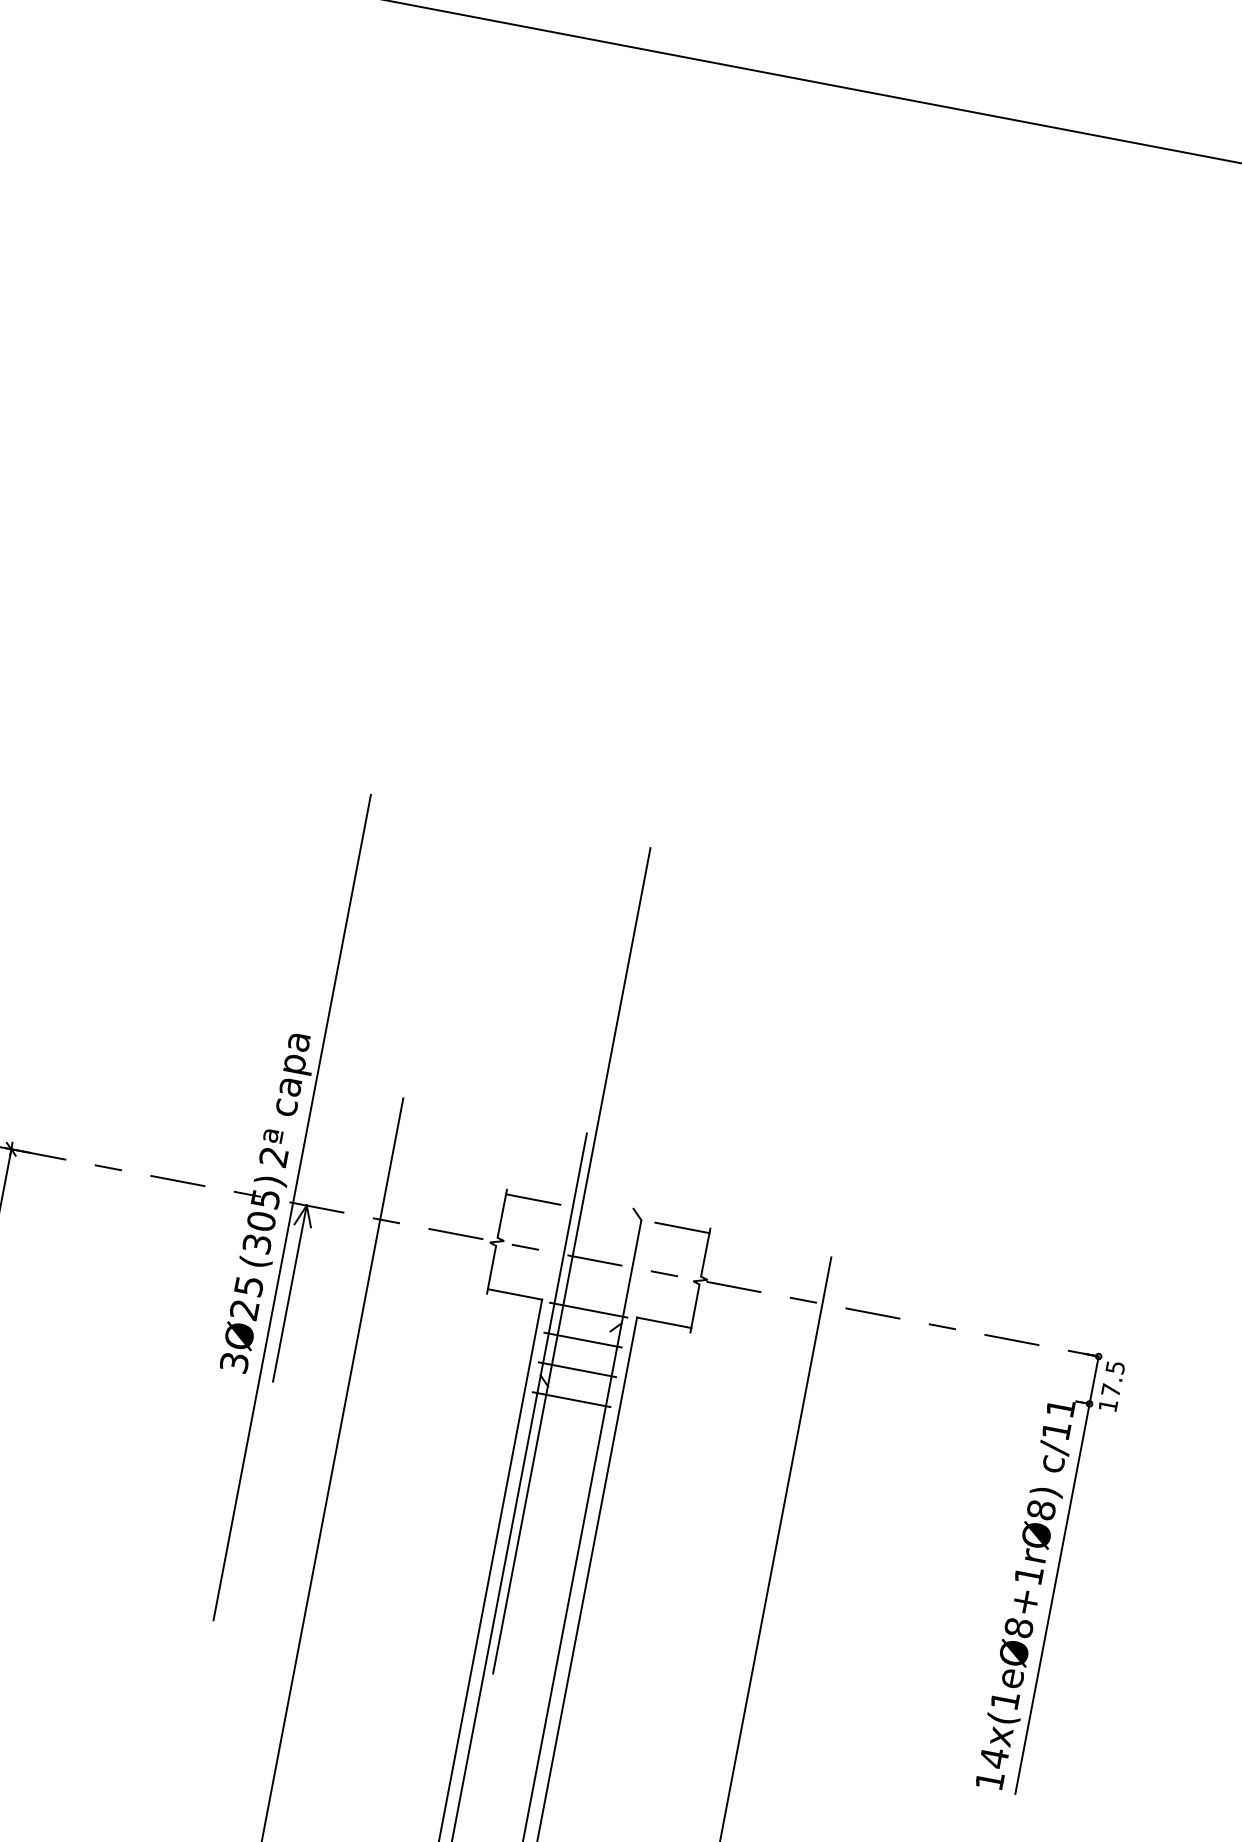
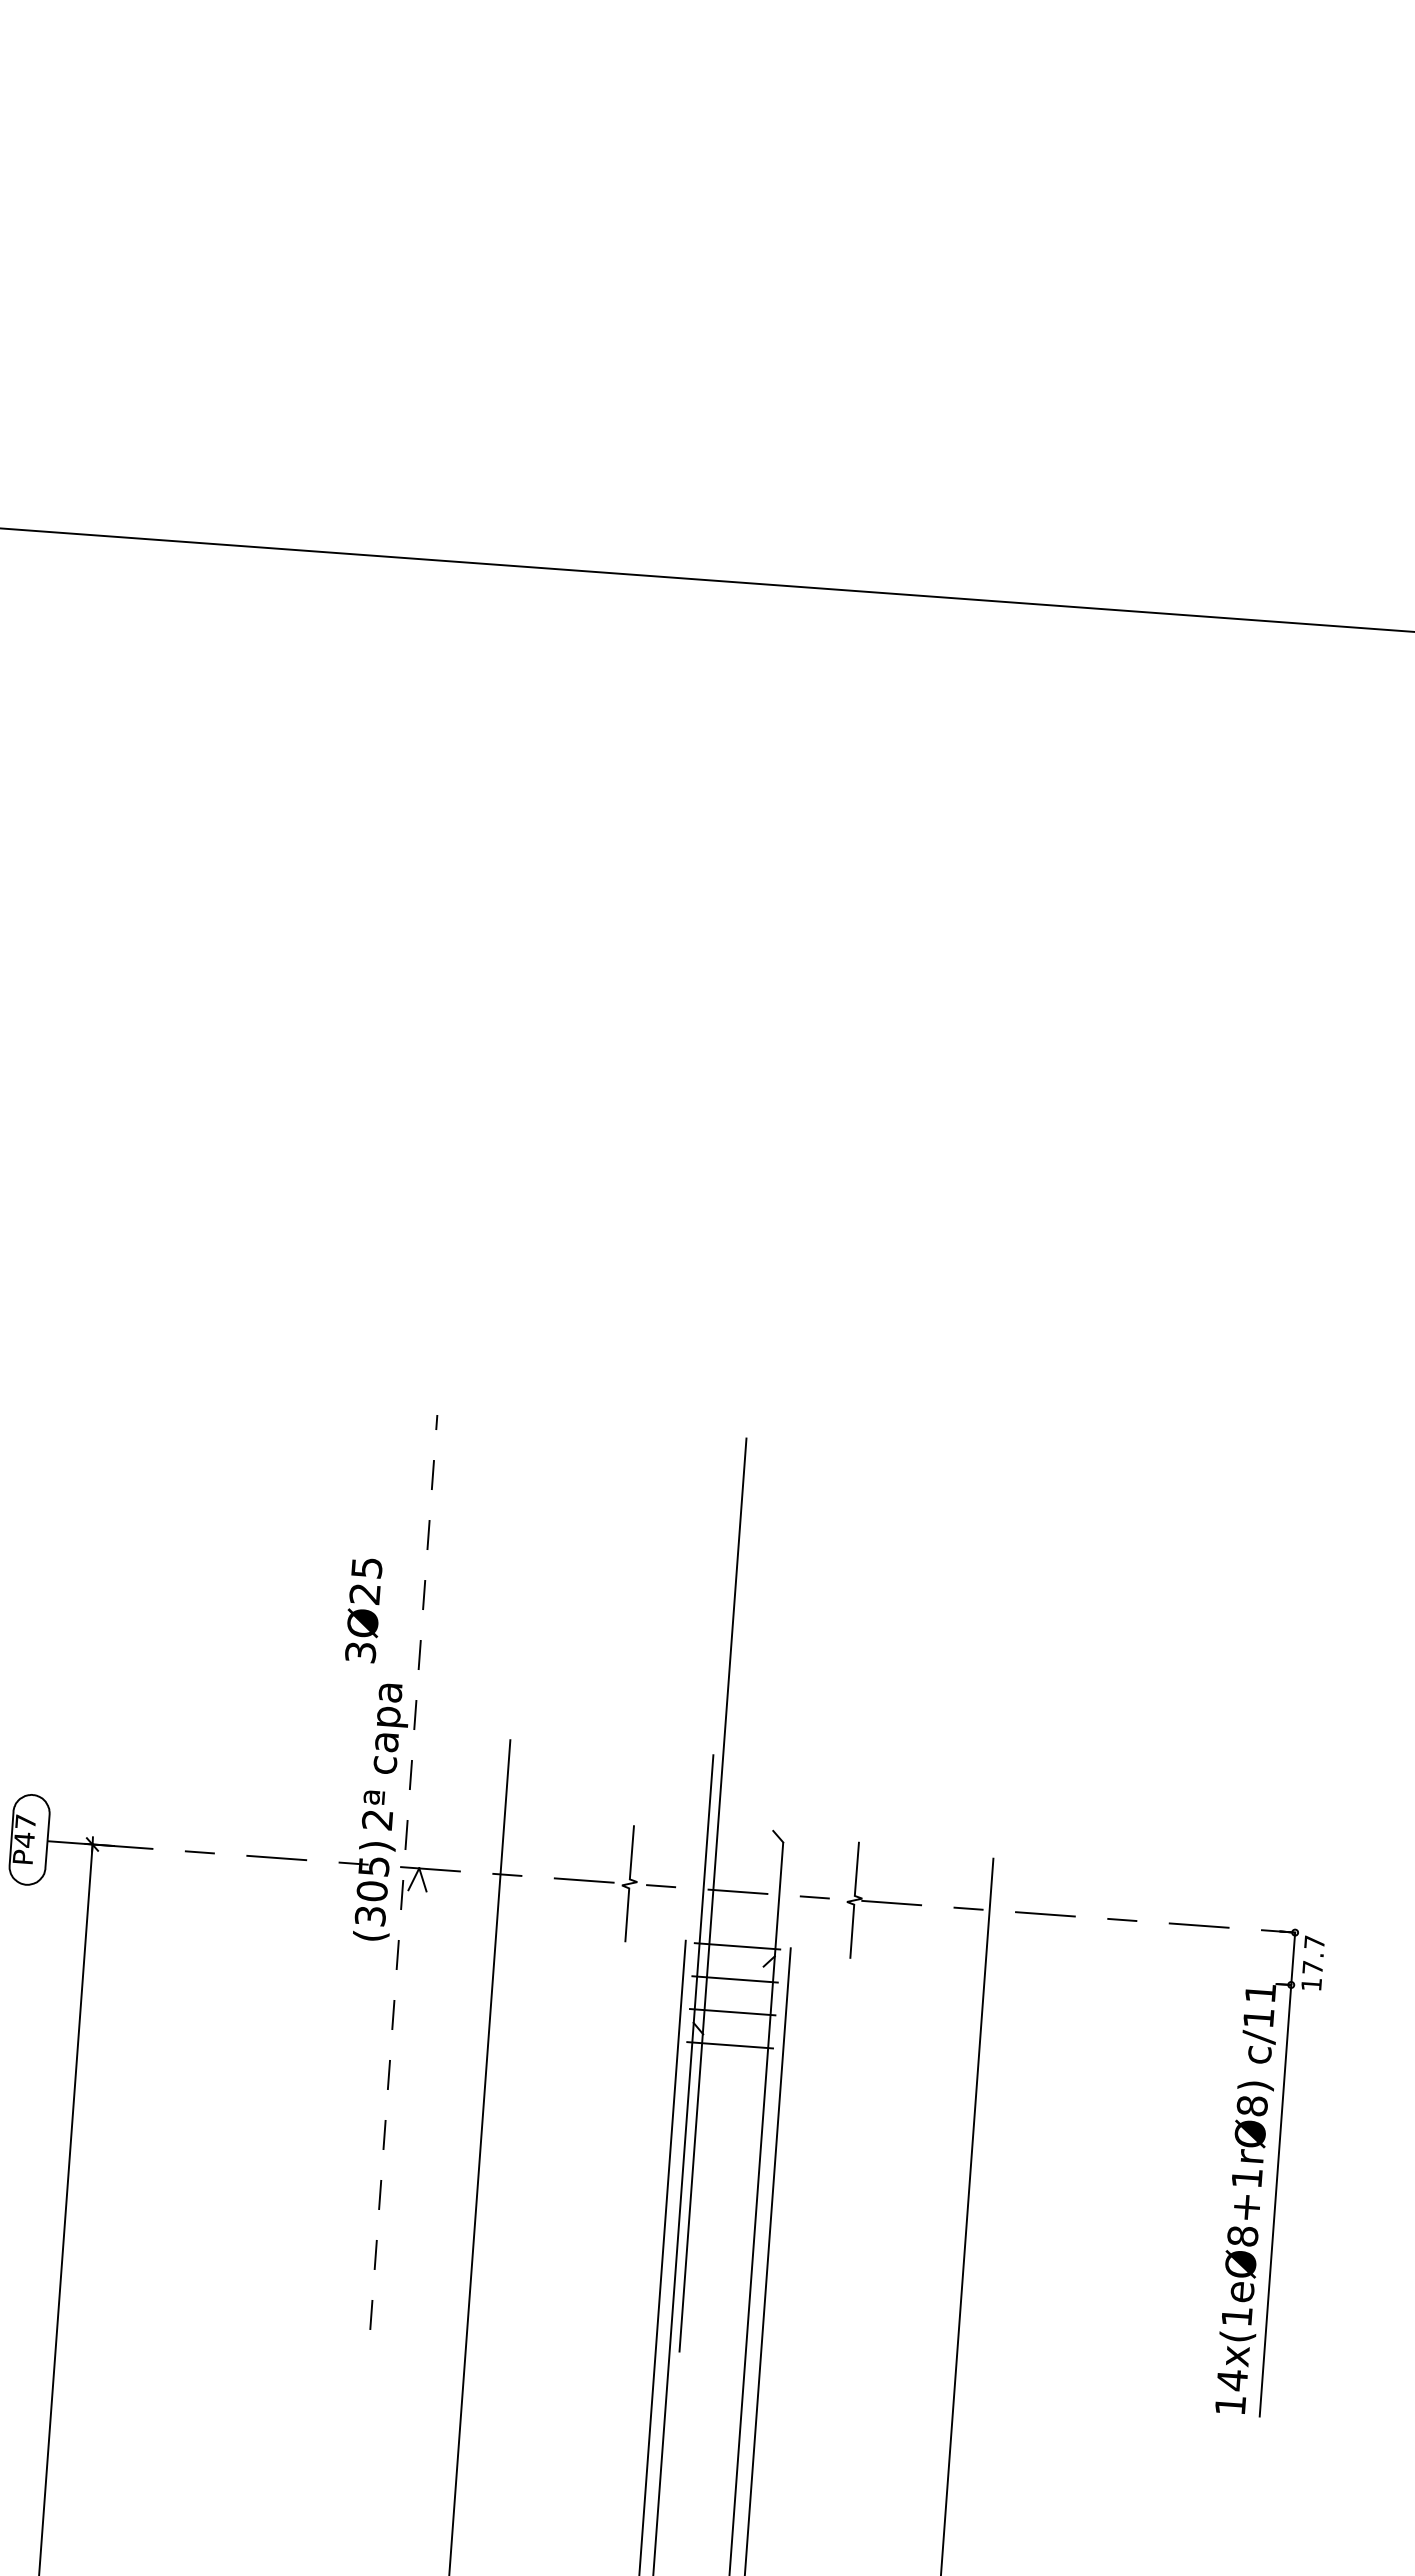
line: (533, 1199) -> (663, 1833), removed
line: (291, 1207) -> (403, 1872), solid -> dashed
line: (682, 1227) -> (828, 1845), removed
line: (289, 1293) -> (411, 1965), removed
line: (514, 1294) -> (655, 1938), removed
line: (663, 1322) -> (820, 1950), removed
text: (241, 1324) -> (363, 1610), moved
text: (1115, 1367) -> (1314, 1942), 17.5 -> 17.7

